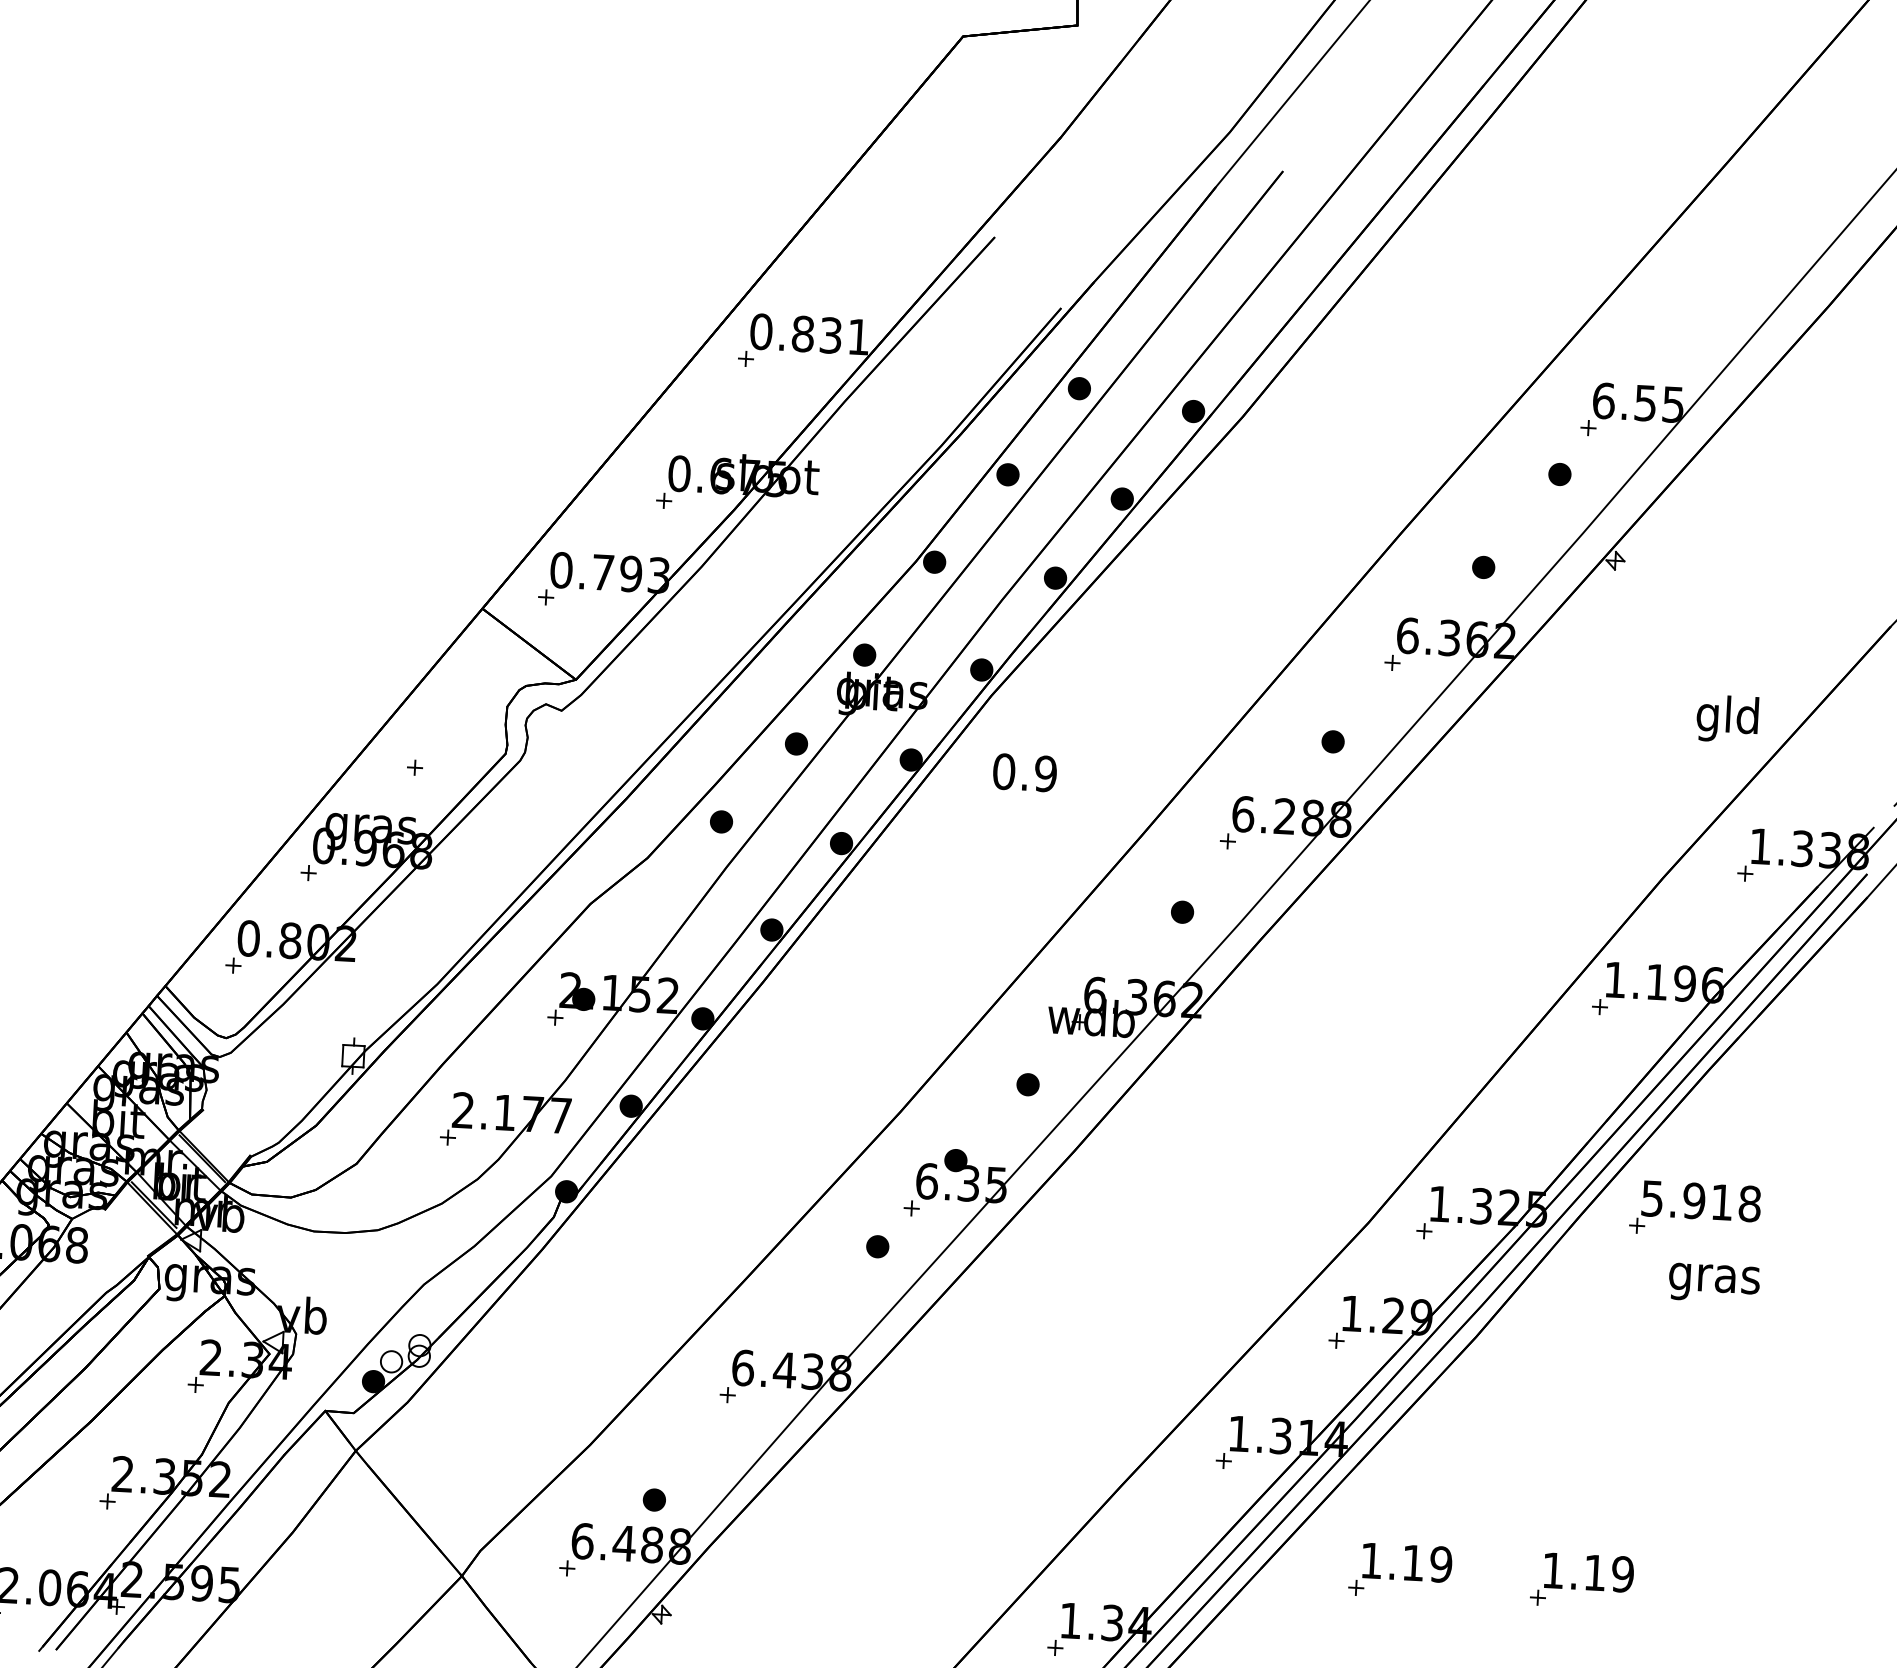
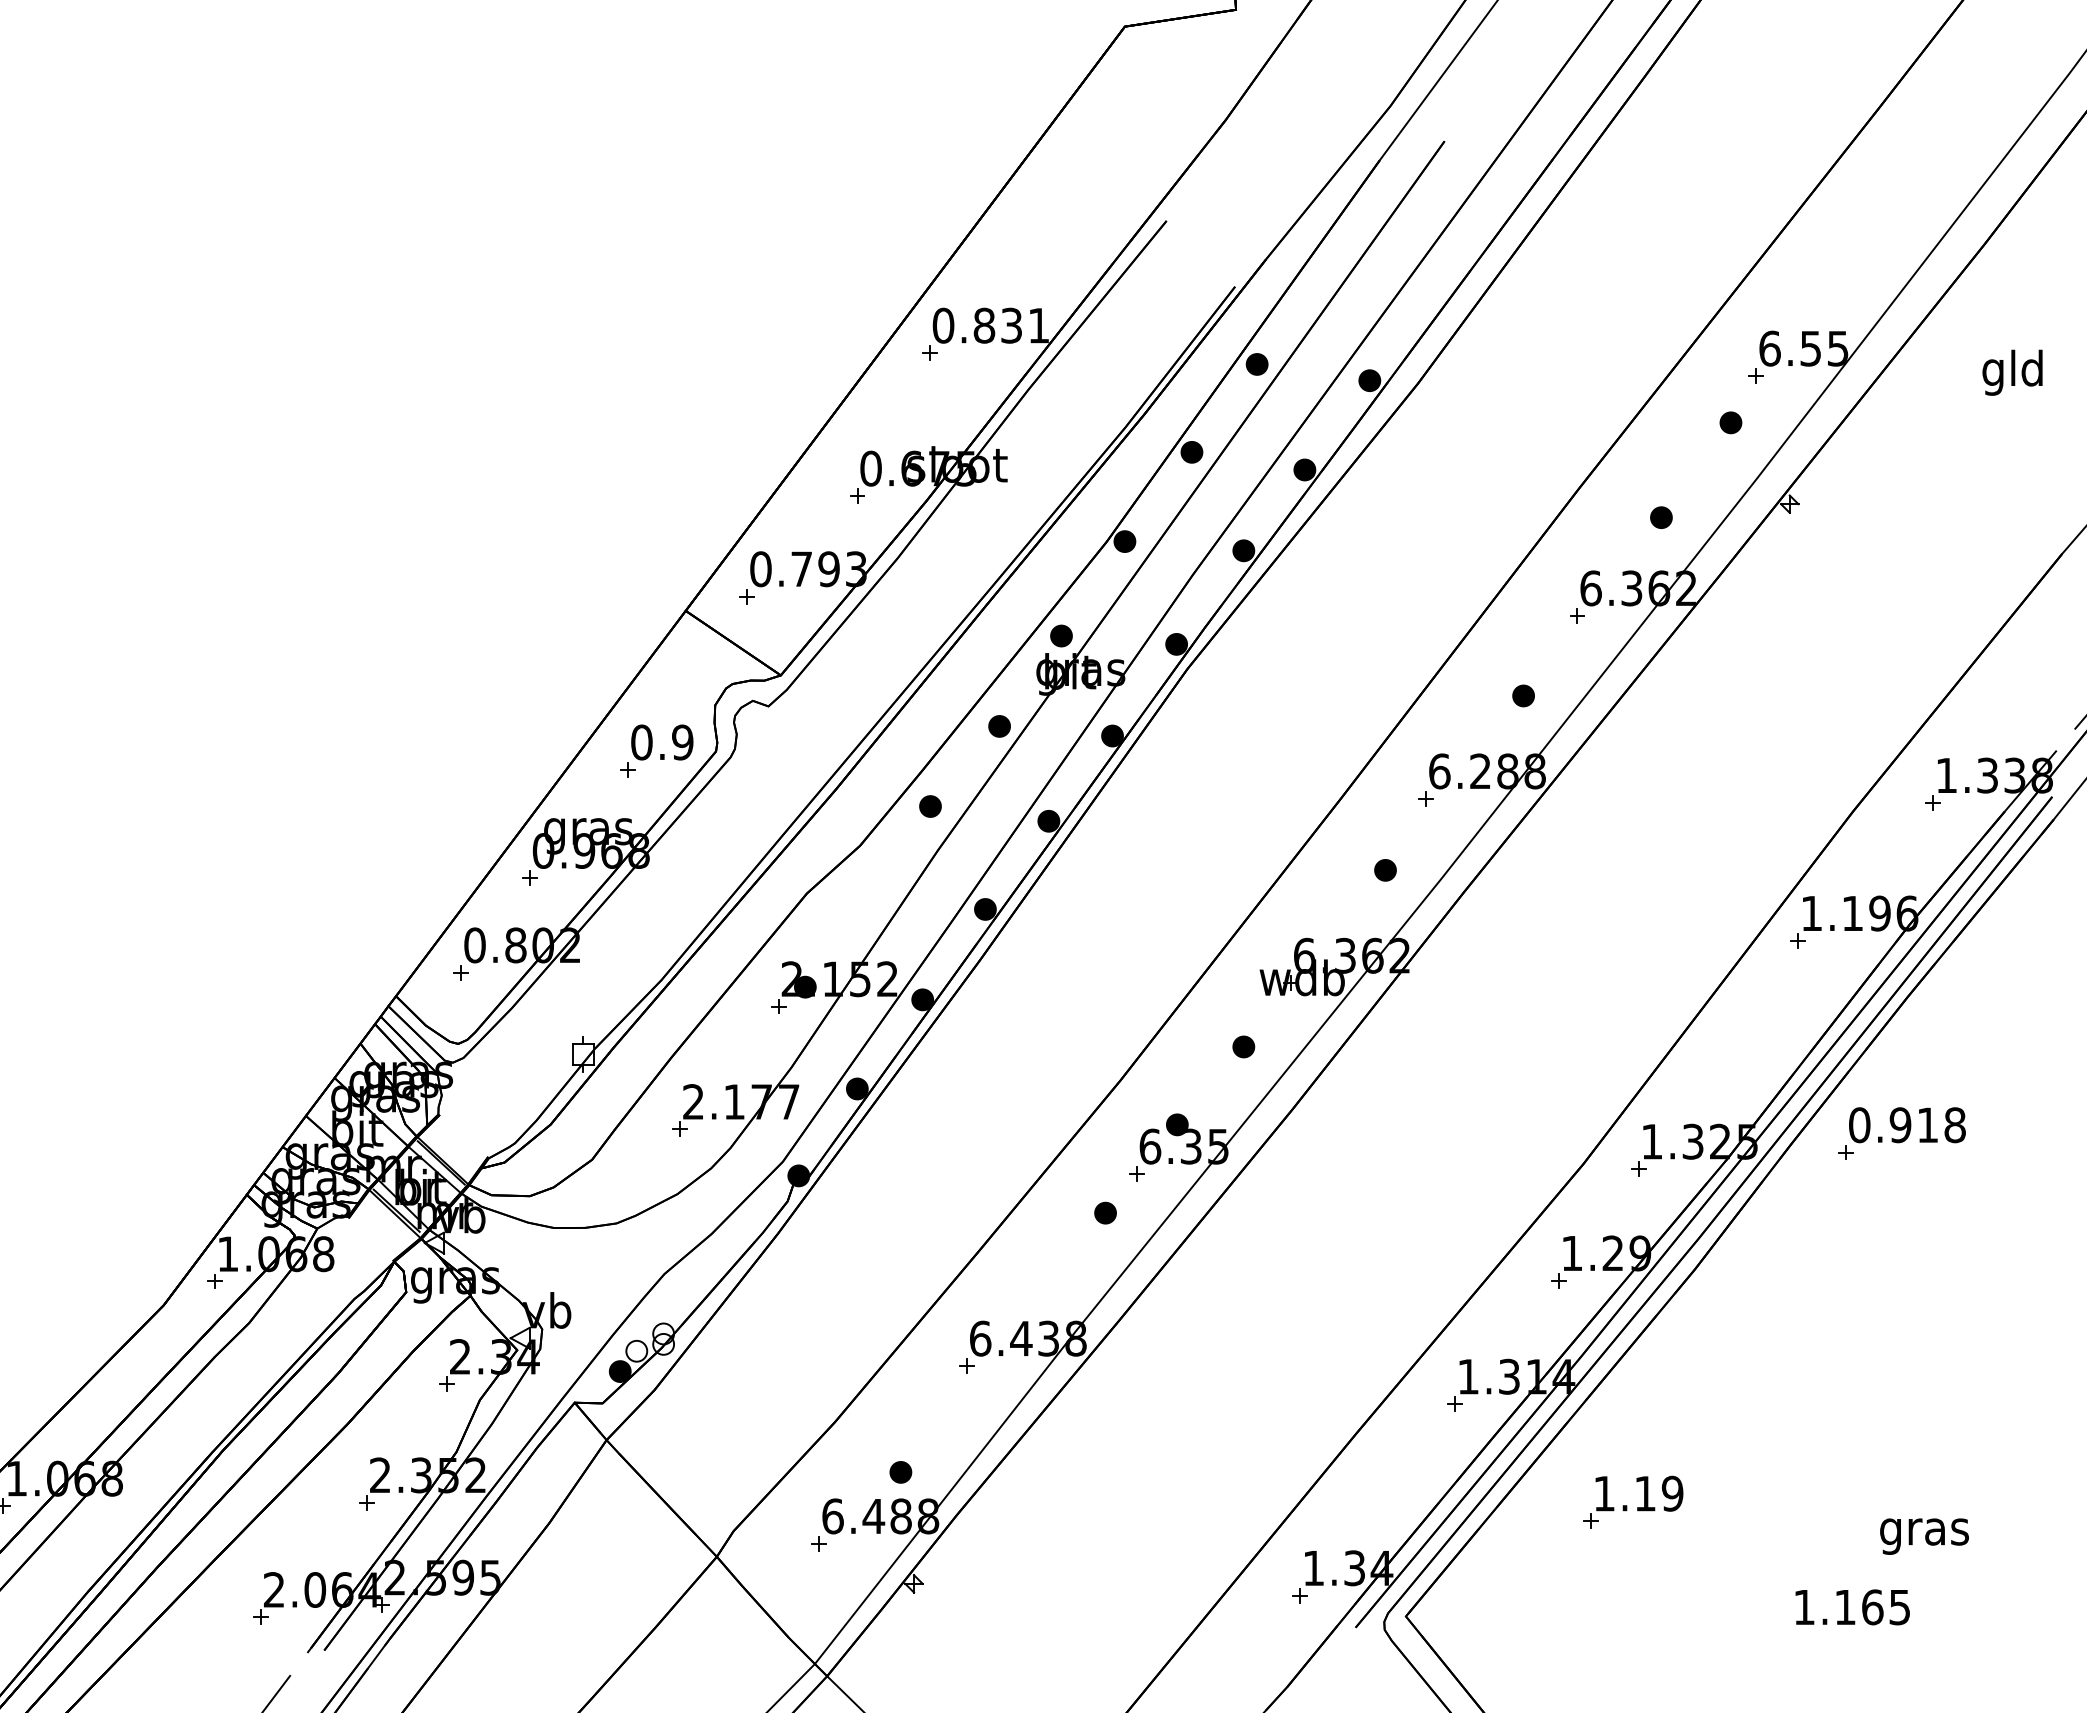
text: (1727, 718) -> (2012, 372), moved
text: (1025, 772) -> (662, 742), moved
text: (1652, 1198) -> (1859, 1125), 5.918 -> 0.918
text: (1714, 1283) -> (1924, 1536), moved
part: (1576, 1583) -> (1805, 1505), removed

